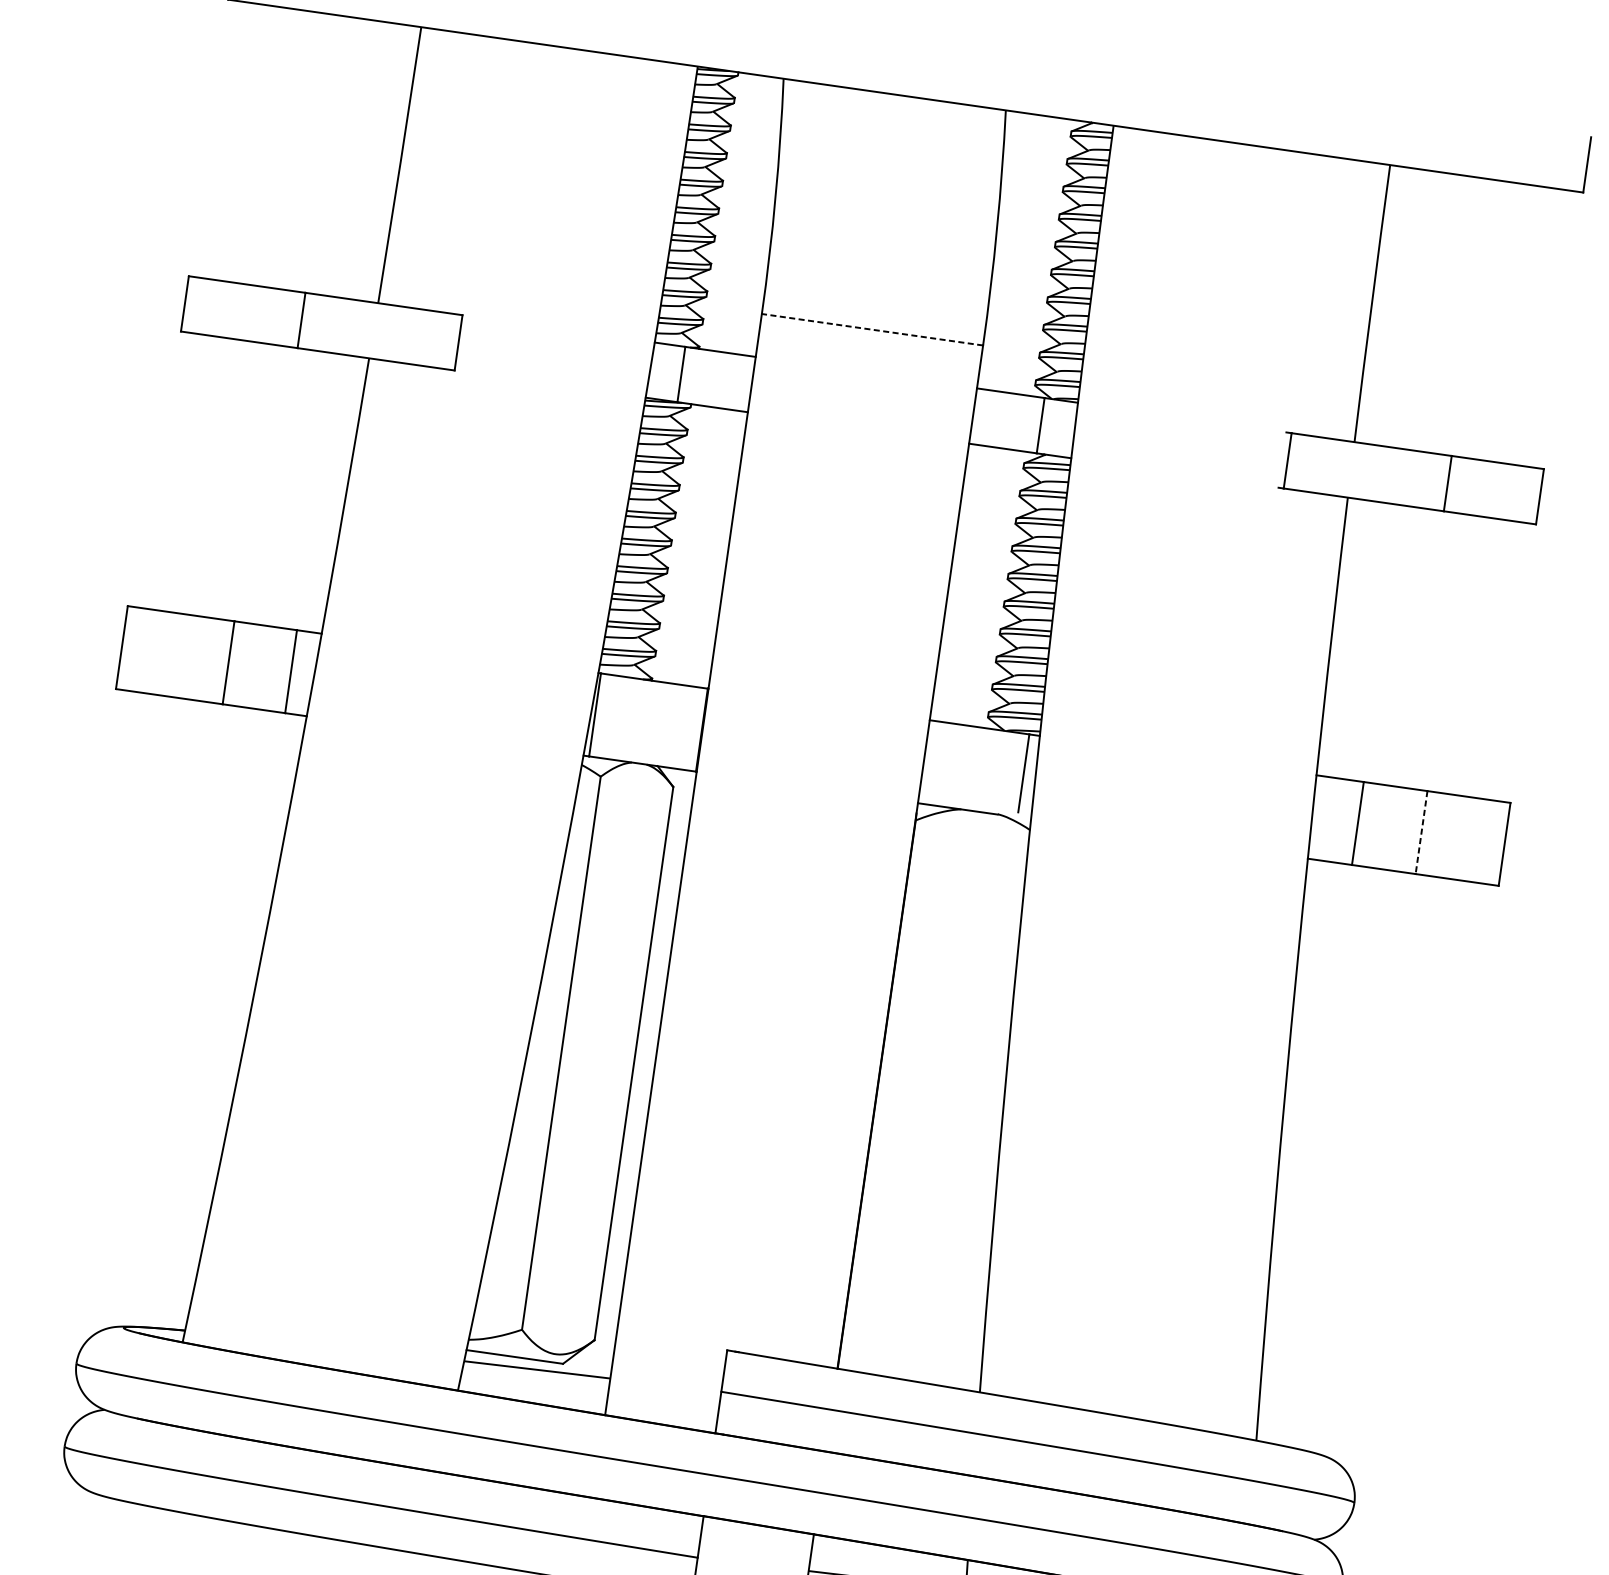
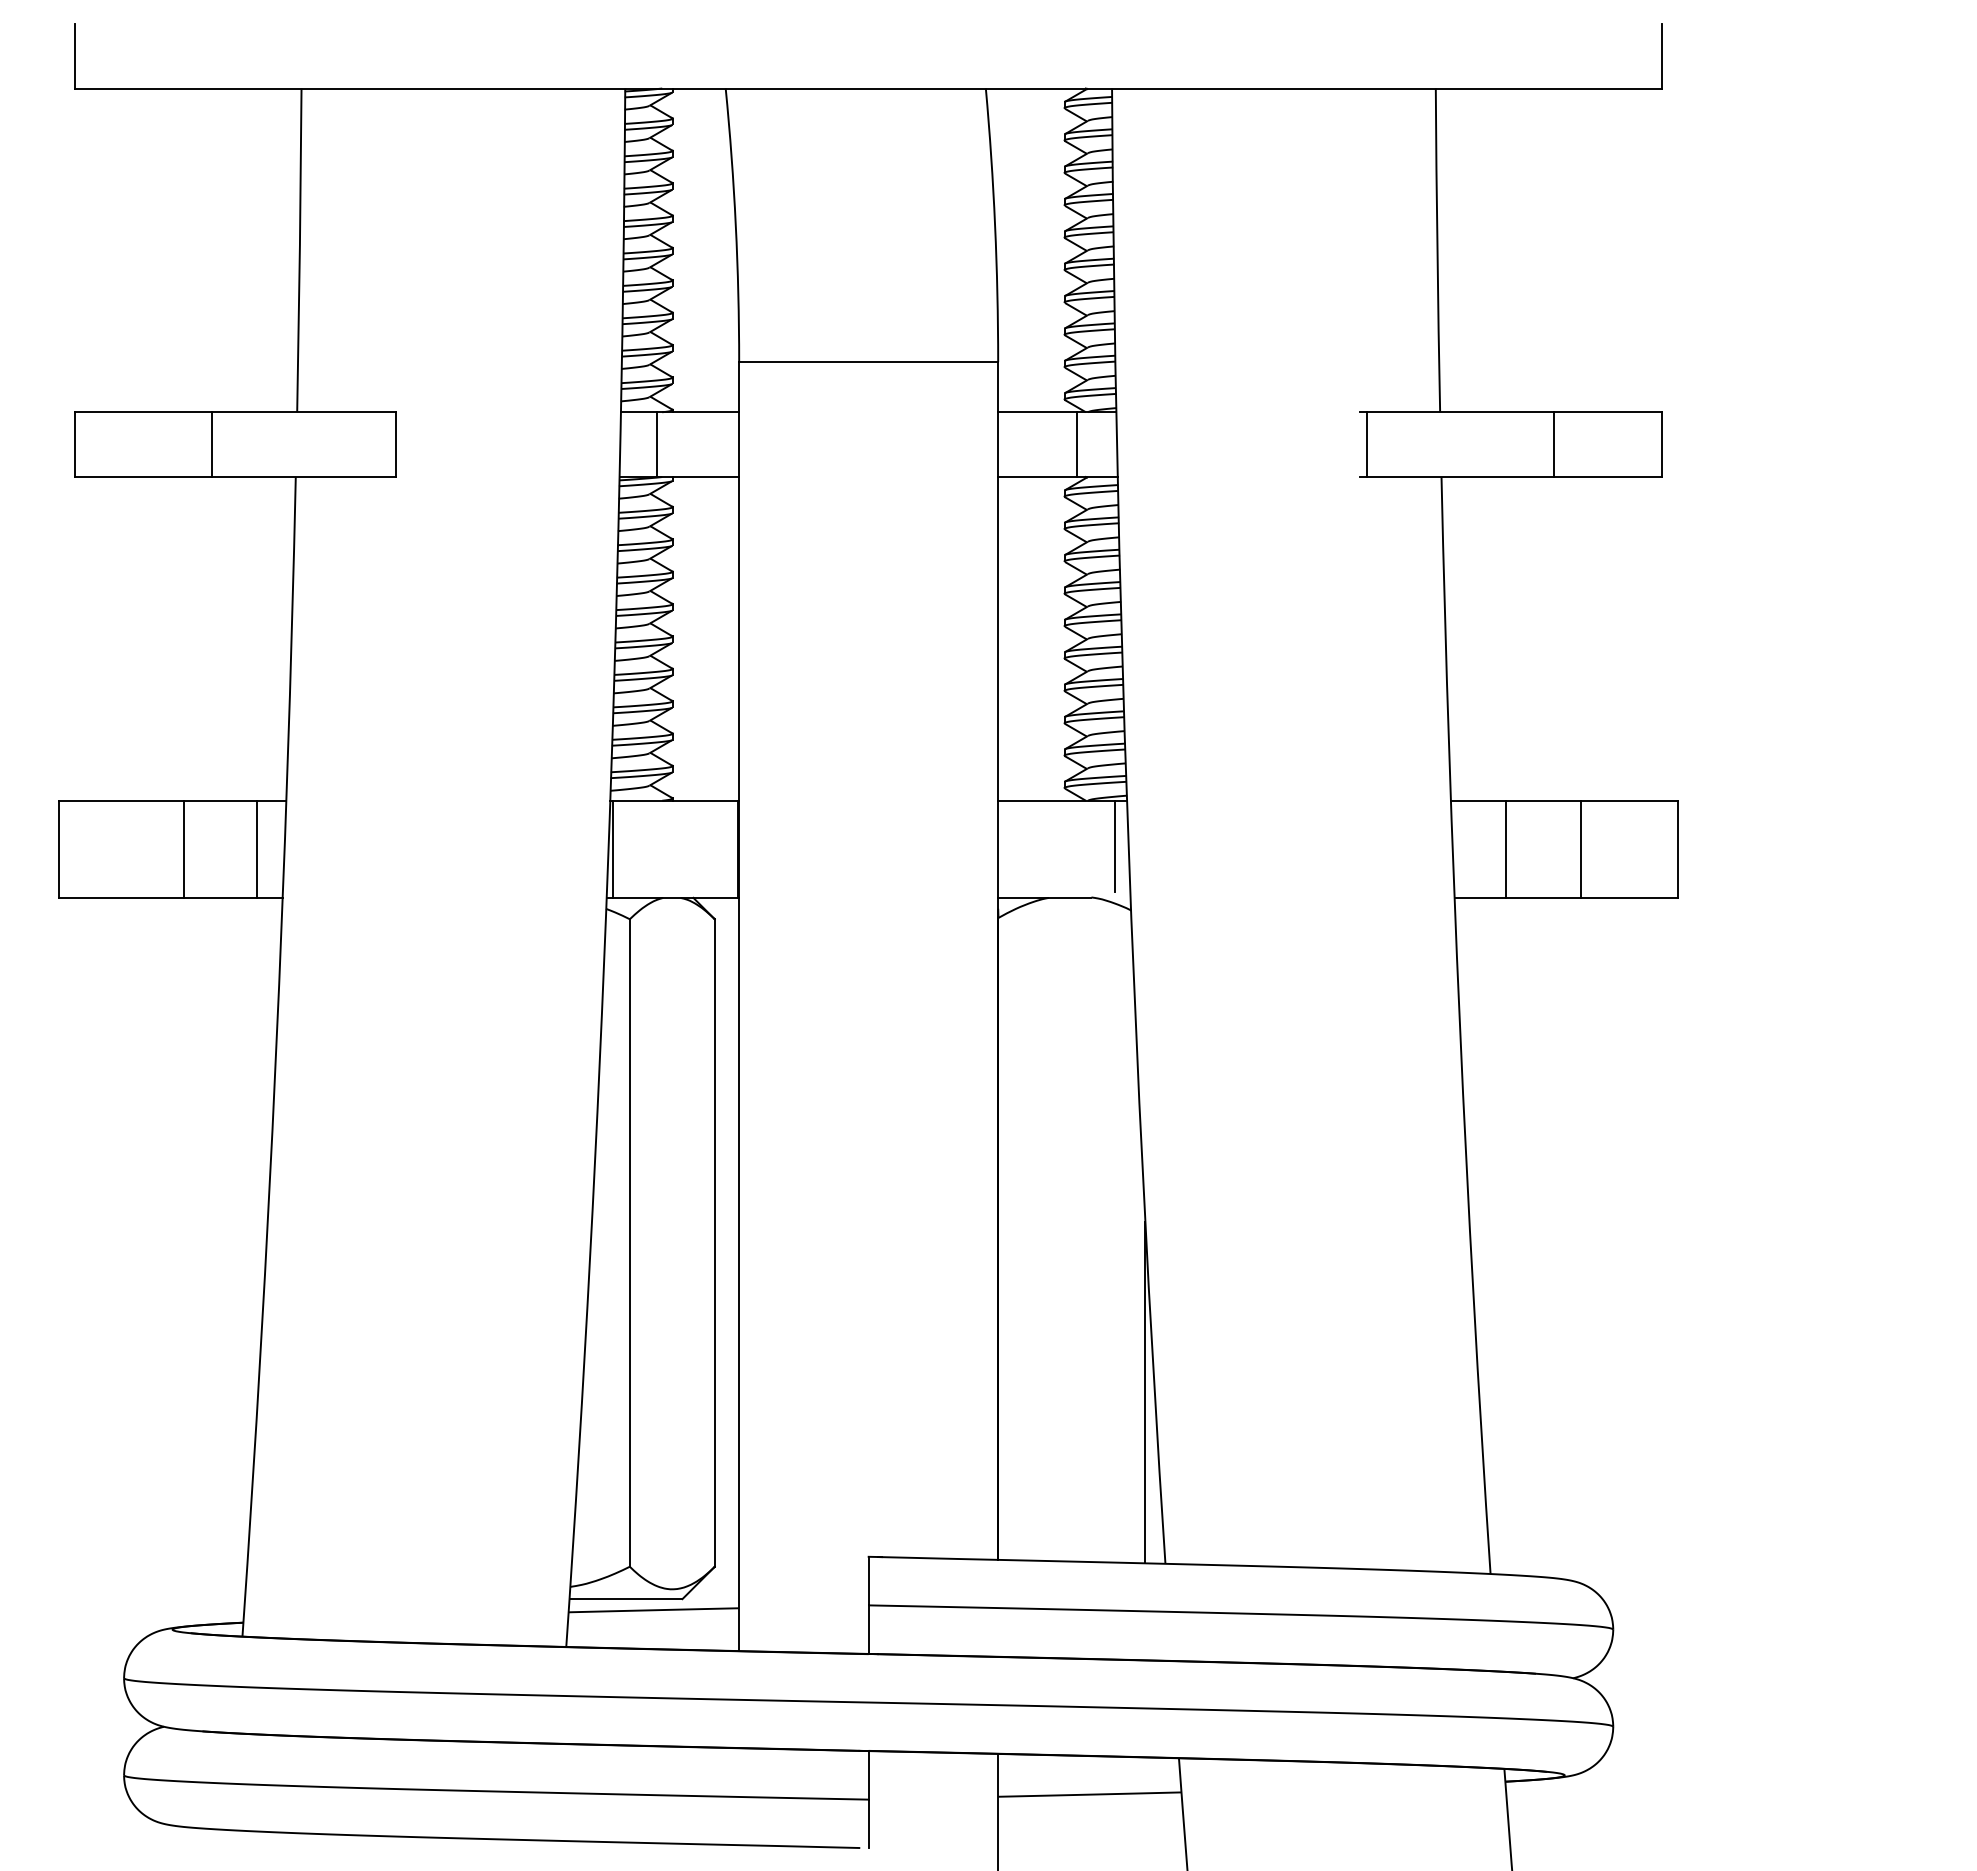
line: (872, 330) -> (868, 362), dashed -> solid
line: (1421, 832) -> (1580, 849), dashed -> solid
line: (983, 1243) -> (1145, 1392), added

